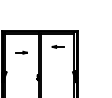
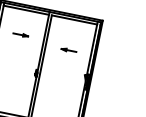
part: (57, 46) -> (68, 49), moved

